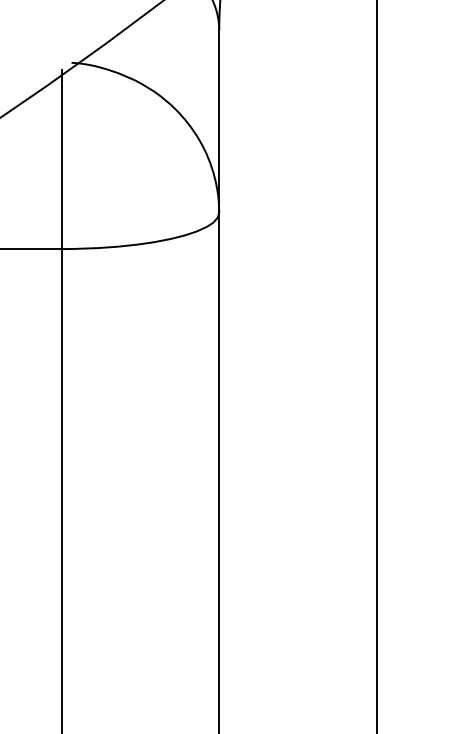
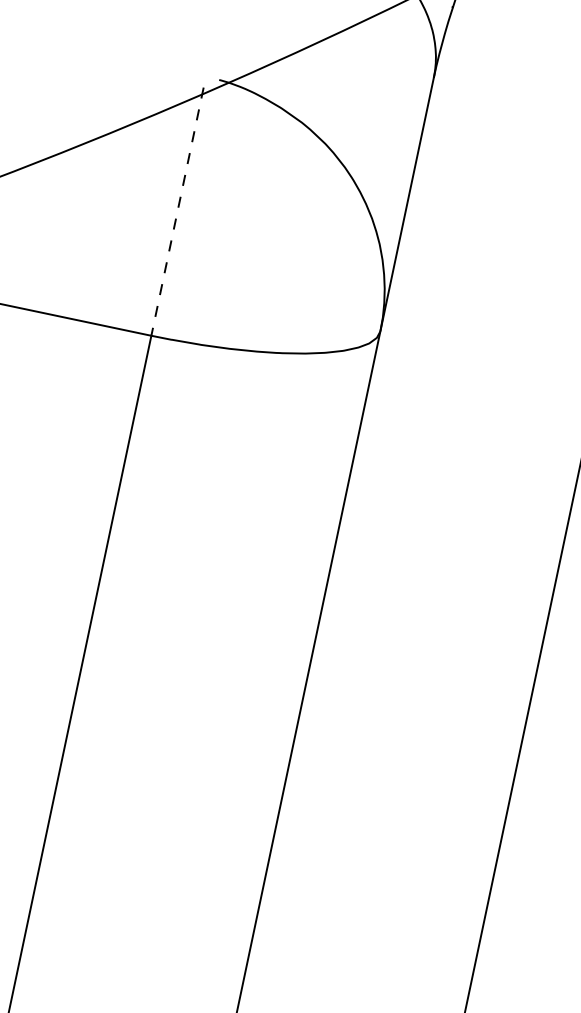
line: (61, 160) -> (176, 212), solid -> dashed

